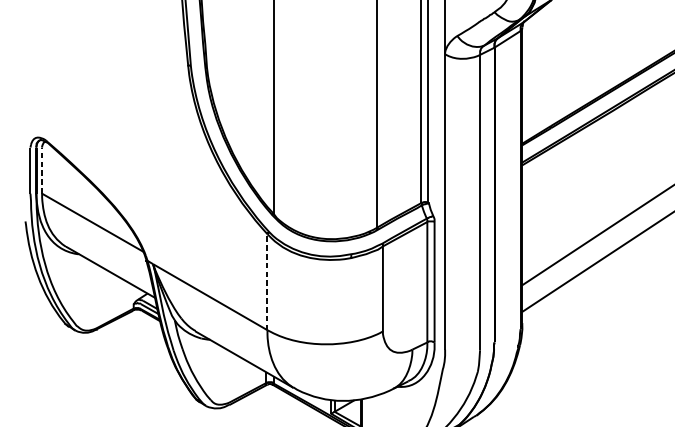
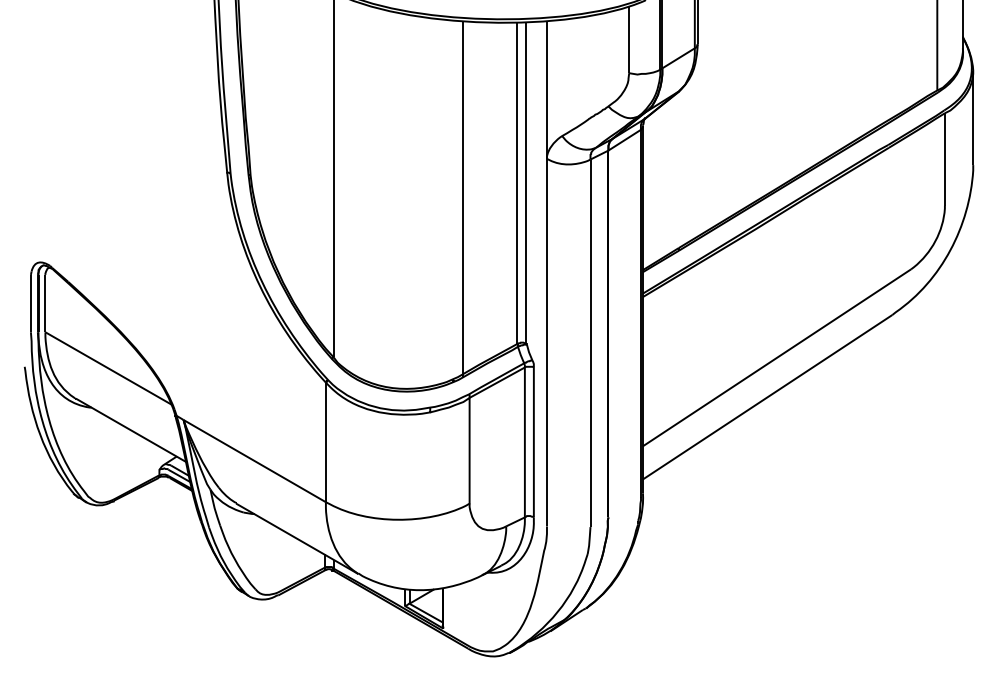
line: (42, 170) -> (45, 303), dashed -> solid
line: (267, 282) -> (325, 442), dashed -> solid

